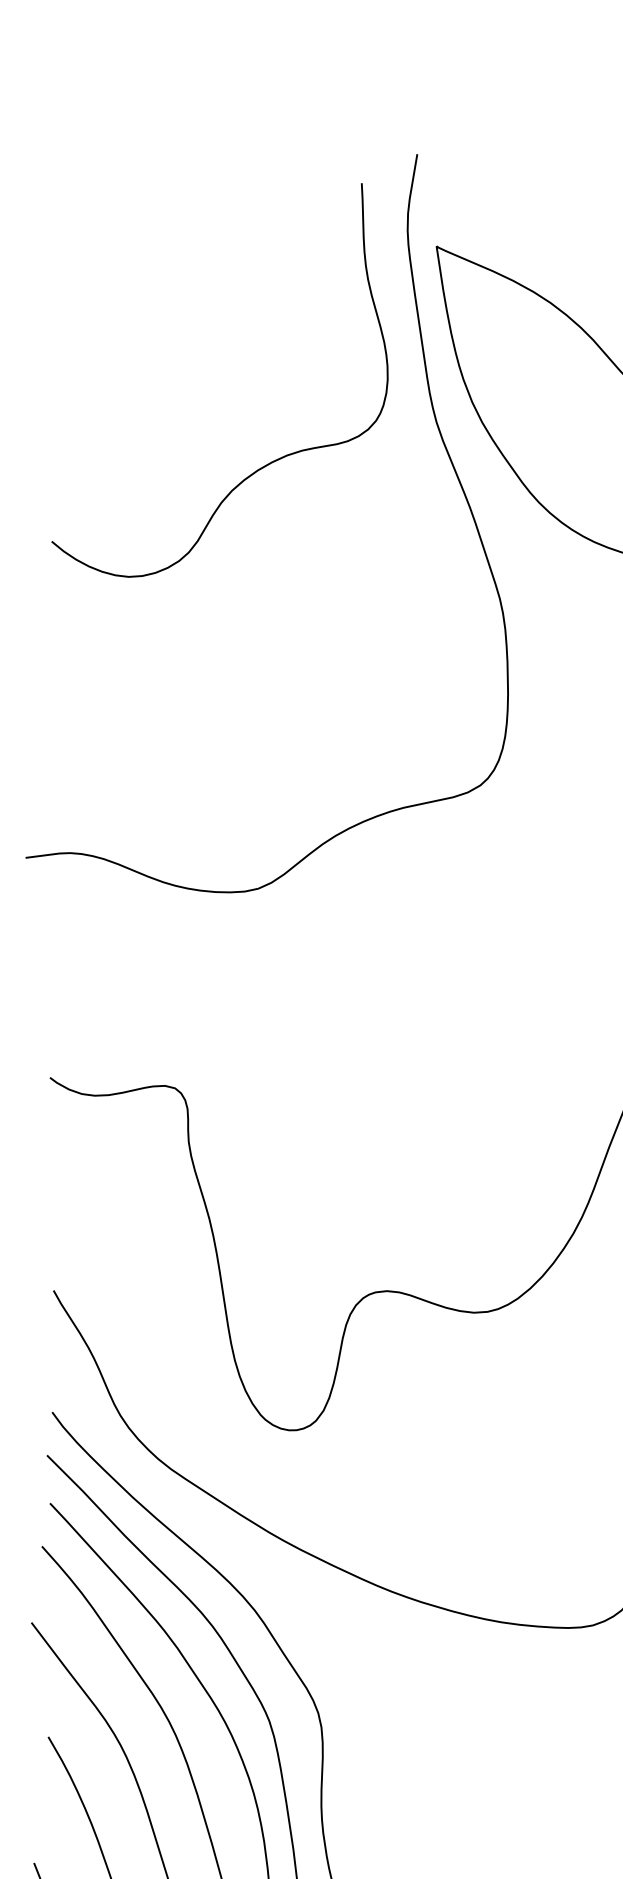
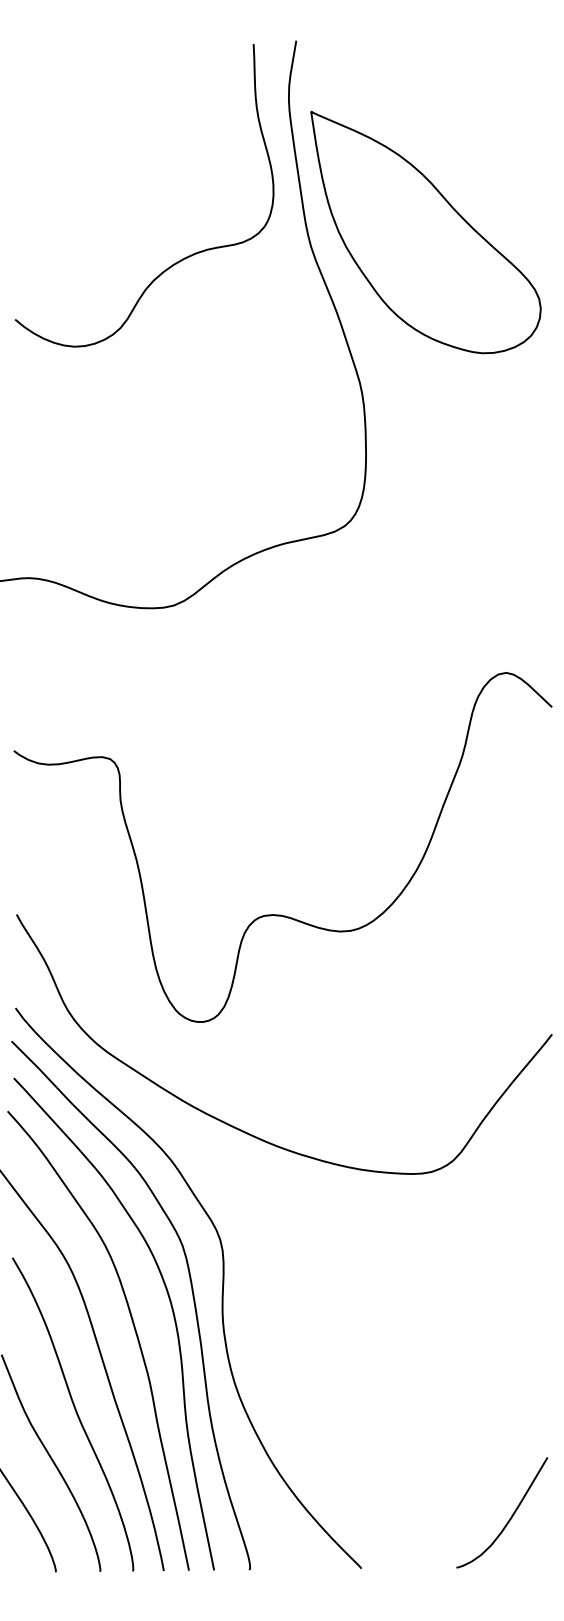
curve: (266, 463) -> (180, 259), moved

